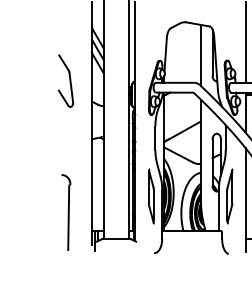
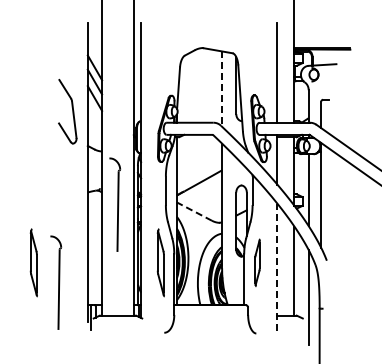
line: (201, 55) -> (222, 89), solid -> dashed
part: (65, 80) -> (67, 111), moved
part: (114, 149) -> (115, 204), added
line: (178, 154) -> (194, 211), solid -> dashed
part: (47, 196) -> (33, 262), added
part: (229, 196) -> (257, 262), size x0.7
line: (245, 199) -> (277, 266), solid -> dashed

